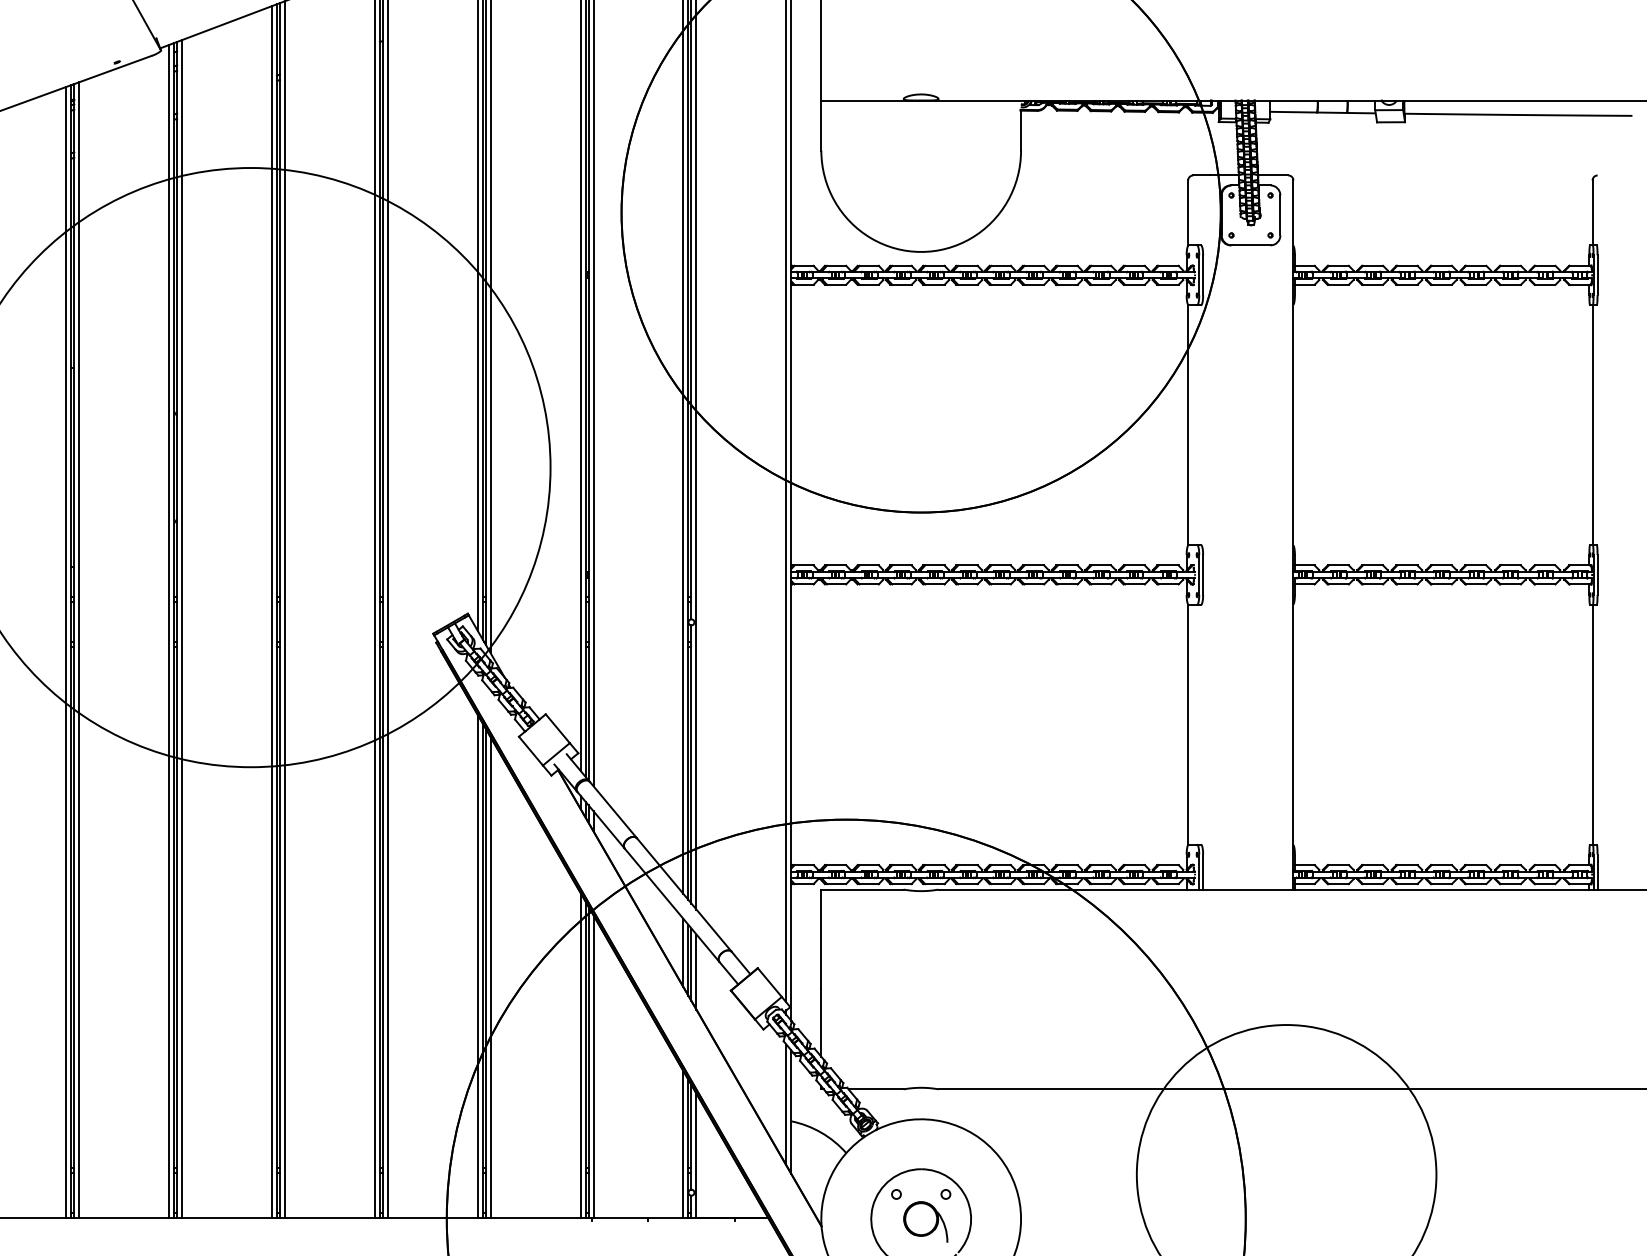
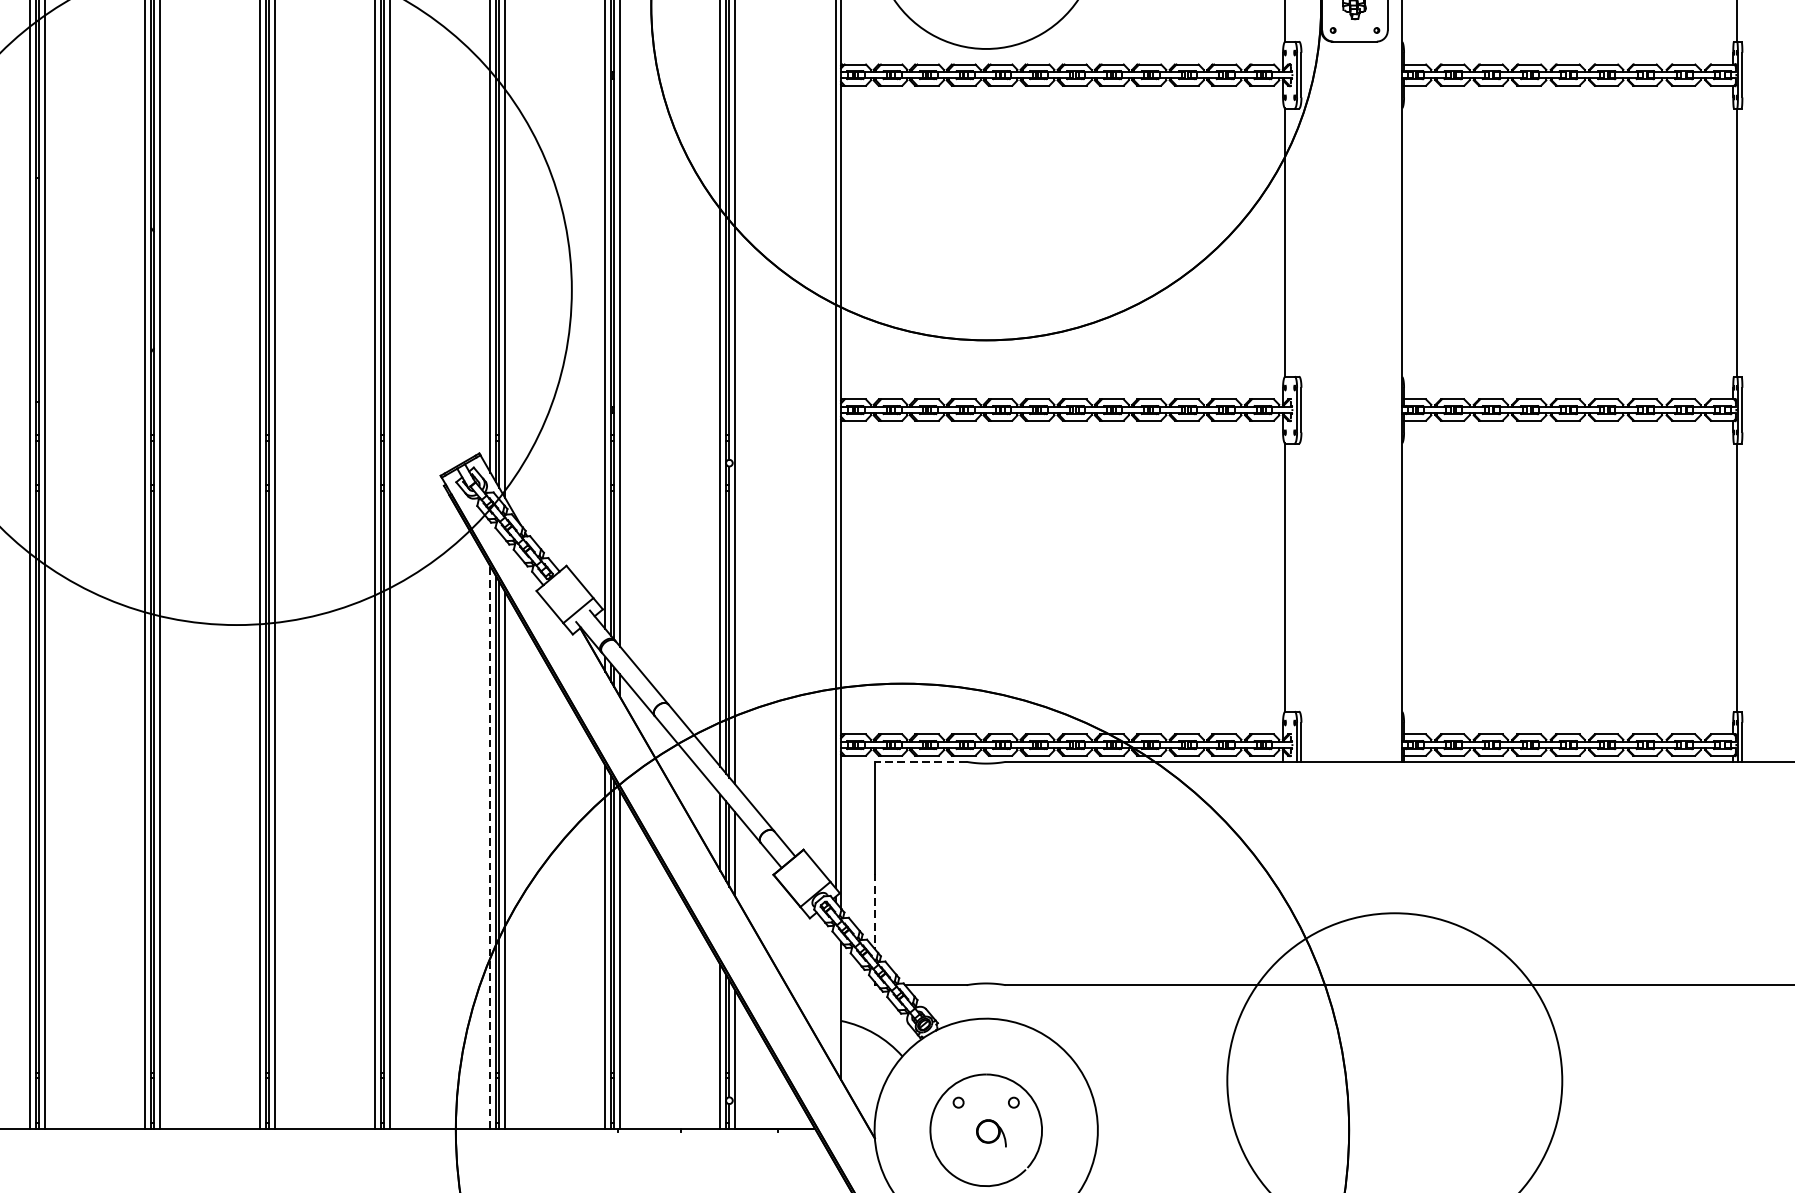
line: (862, 889) -> (920, 761), solid -> dashed
line: (477, 965) -> (490, 846), solid -> dashed
line: (821, 1023) -> (874, 911), solid -> dashed
line: (786, 1104) -> (835, 1002), removed
part: (925, 1221) -> (991, 1132), size x0.6

